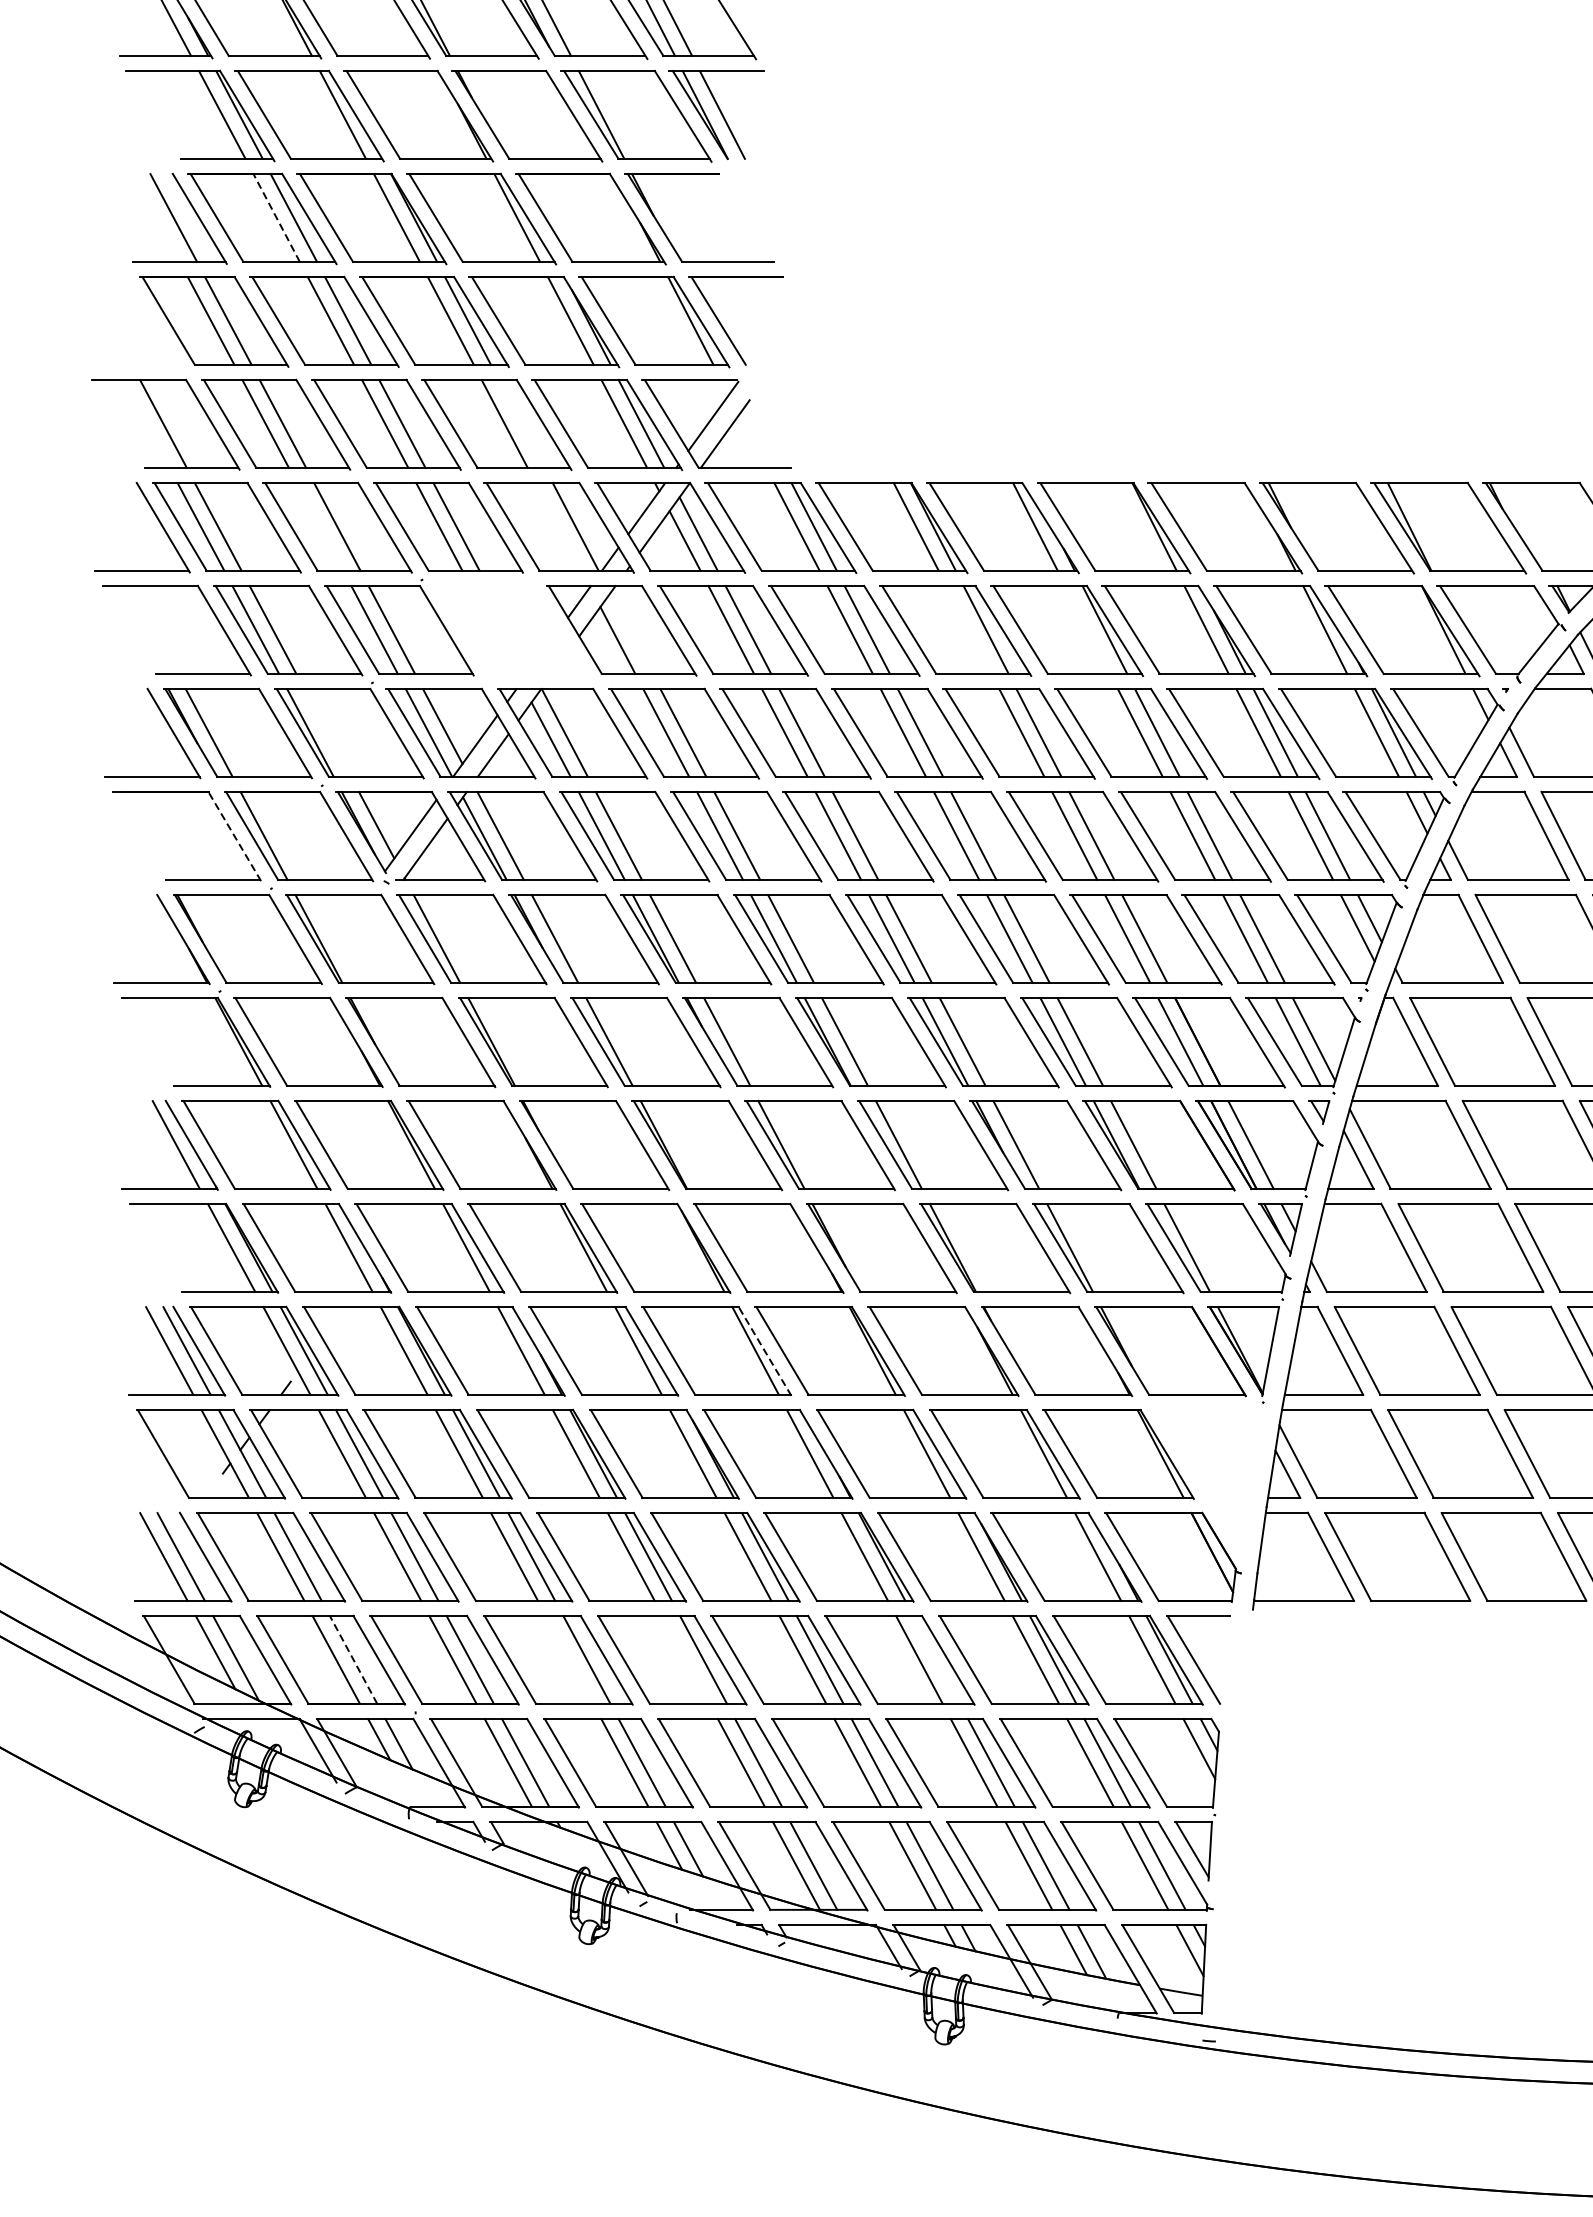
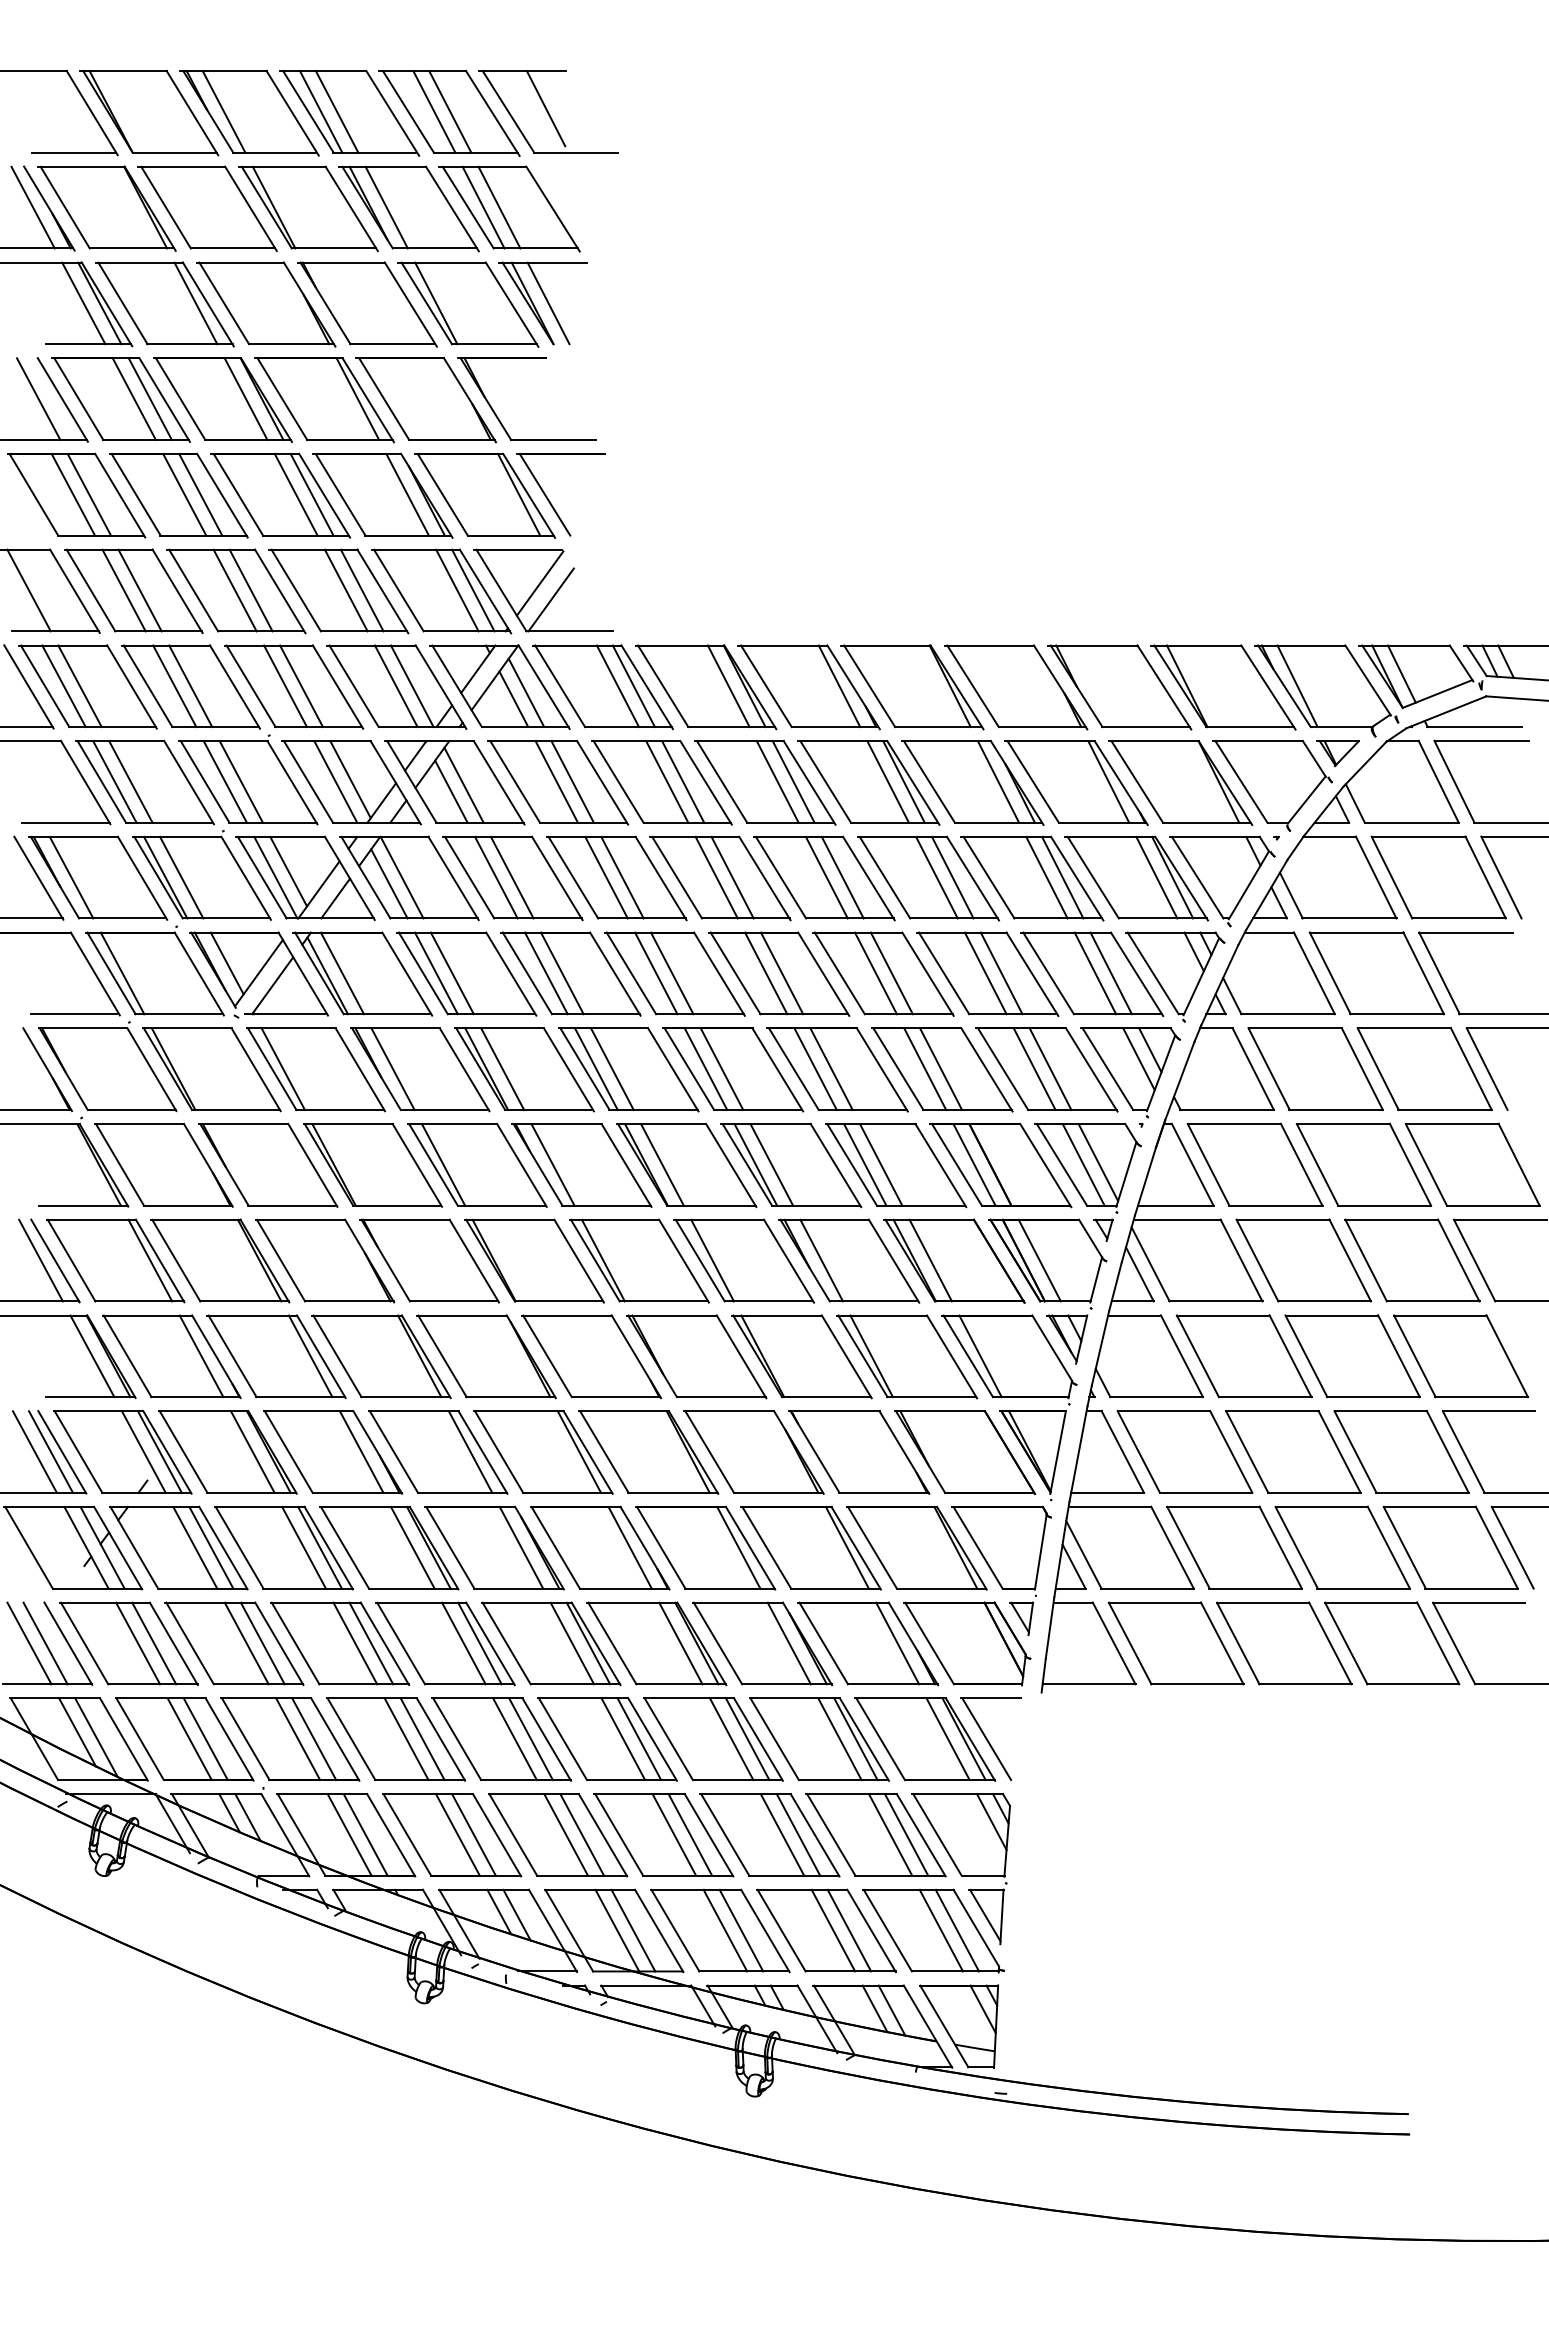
line: (276, 217) -> (134, 398), dashed -> solid
line: (521, 423) -> (361, 590), added
line: (319, 527) -> (174, 686), added
line: (557, 527) -> (395, 686), added
line: (1528, 527) -> (1297, 686), added
line: (968, 629) -> (777, 781), added
line: (1087, 629) -> (887, 781), added
part: (510, 630) -> (351, 782), added
line: (630, 632) -> (463, 784), added
line: (327, 732) -> (181, 877), added
line: (234, 836) -> (95, 973), dashed -> solid
line: (764, 1351) -> (587, 1452), dashed -> solid
part: (1209, 1479) -> (1001, 1571), added
line: (353, 1659) -> (205, 1738), dashed -> solid
line: (569, 1660) -> (406, 1739), added
line: (685, 1660) -> (514, 1739), added
line: (936, 1660) -> (747, 1739), added

